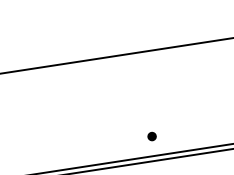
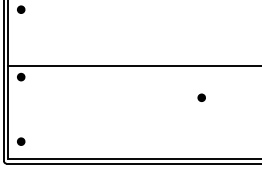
part: (151, 136) -> (201, 97), moved

